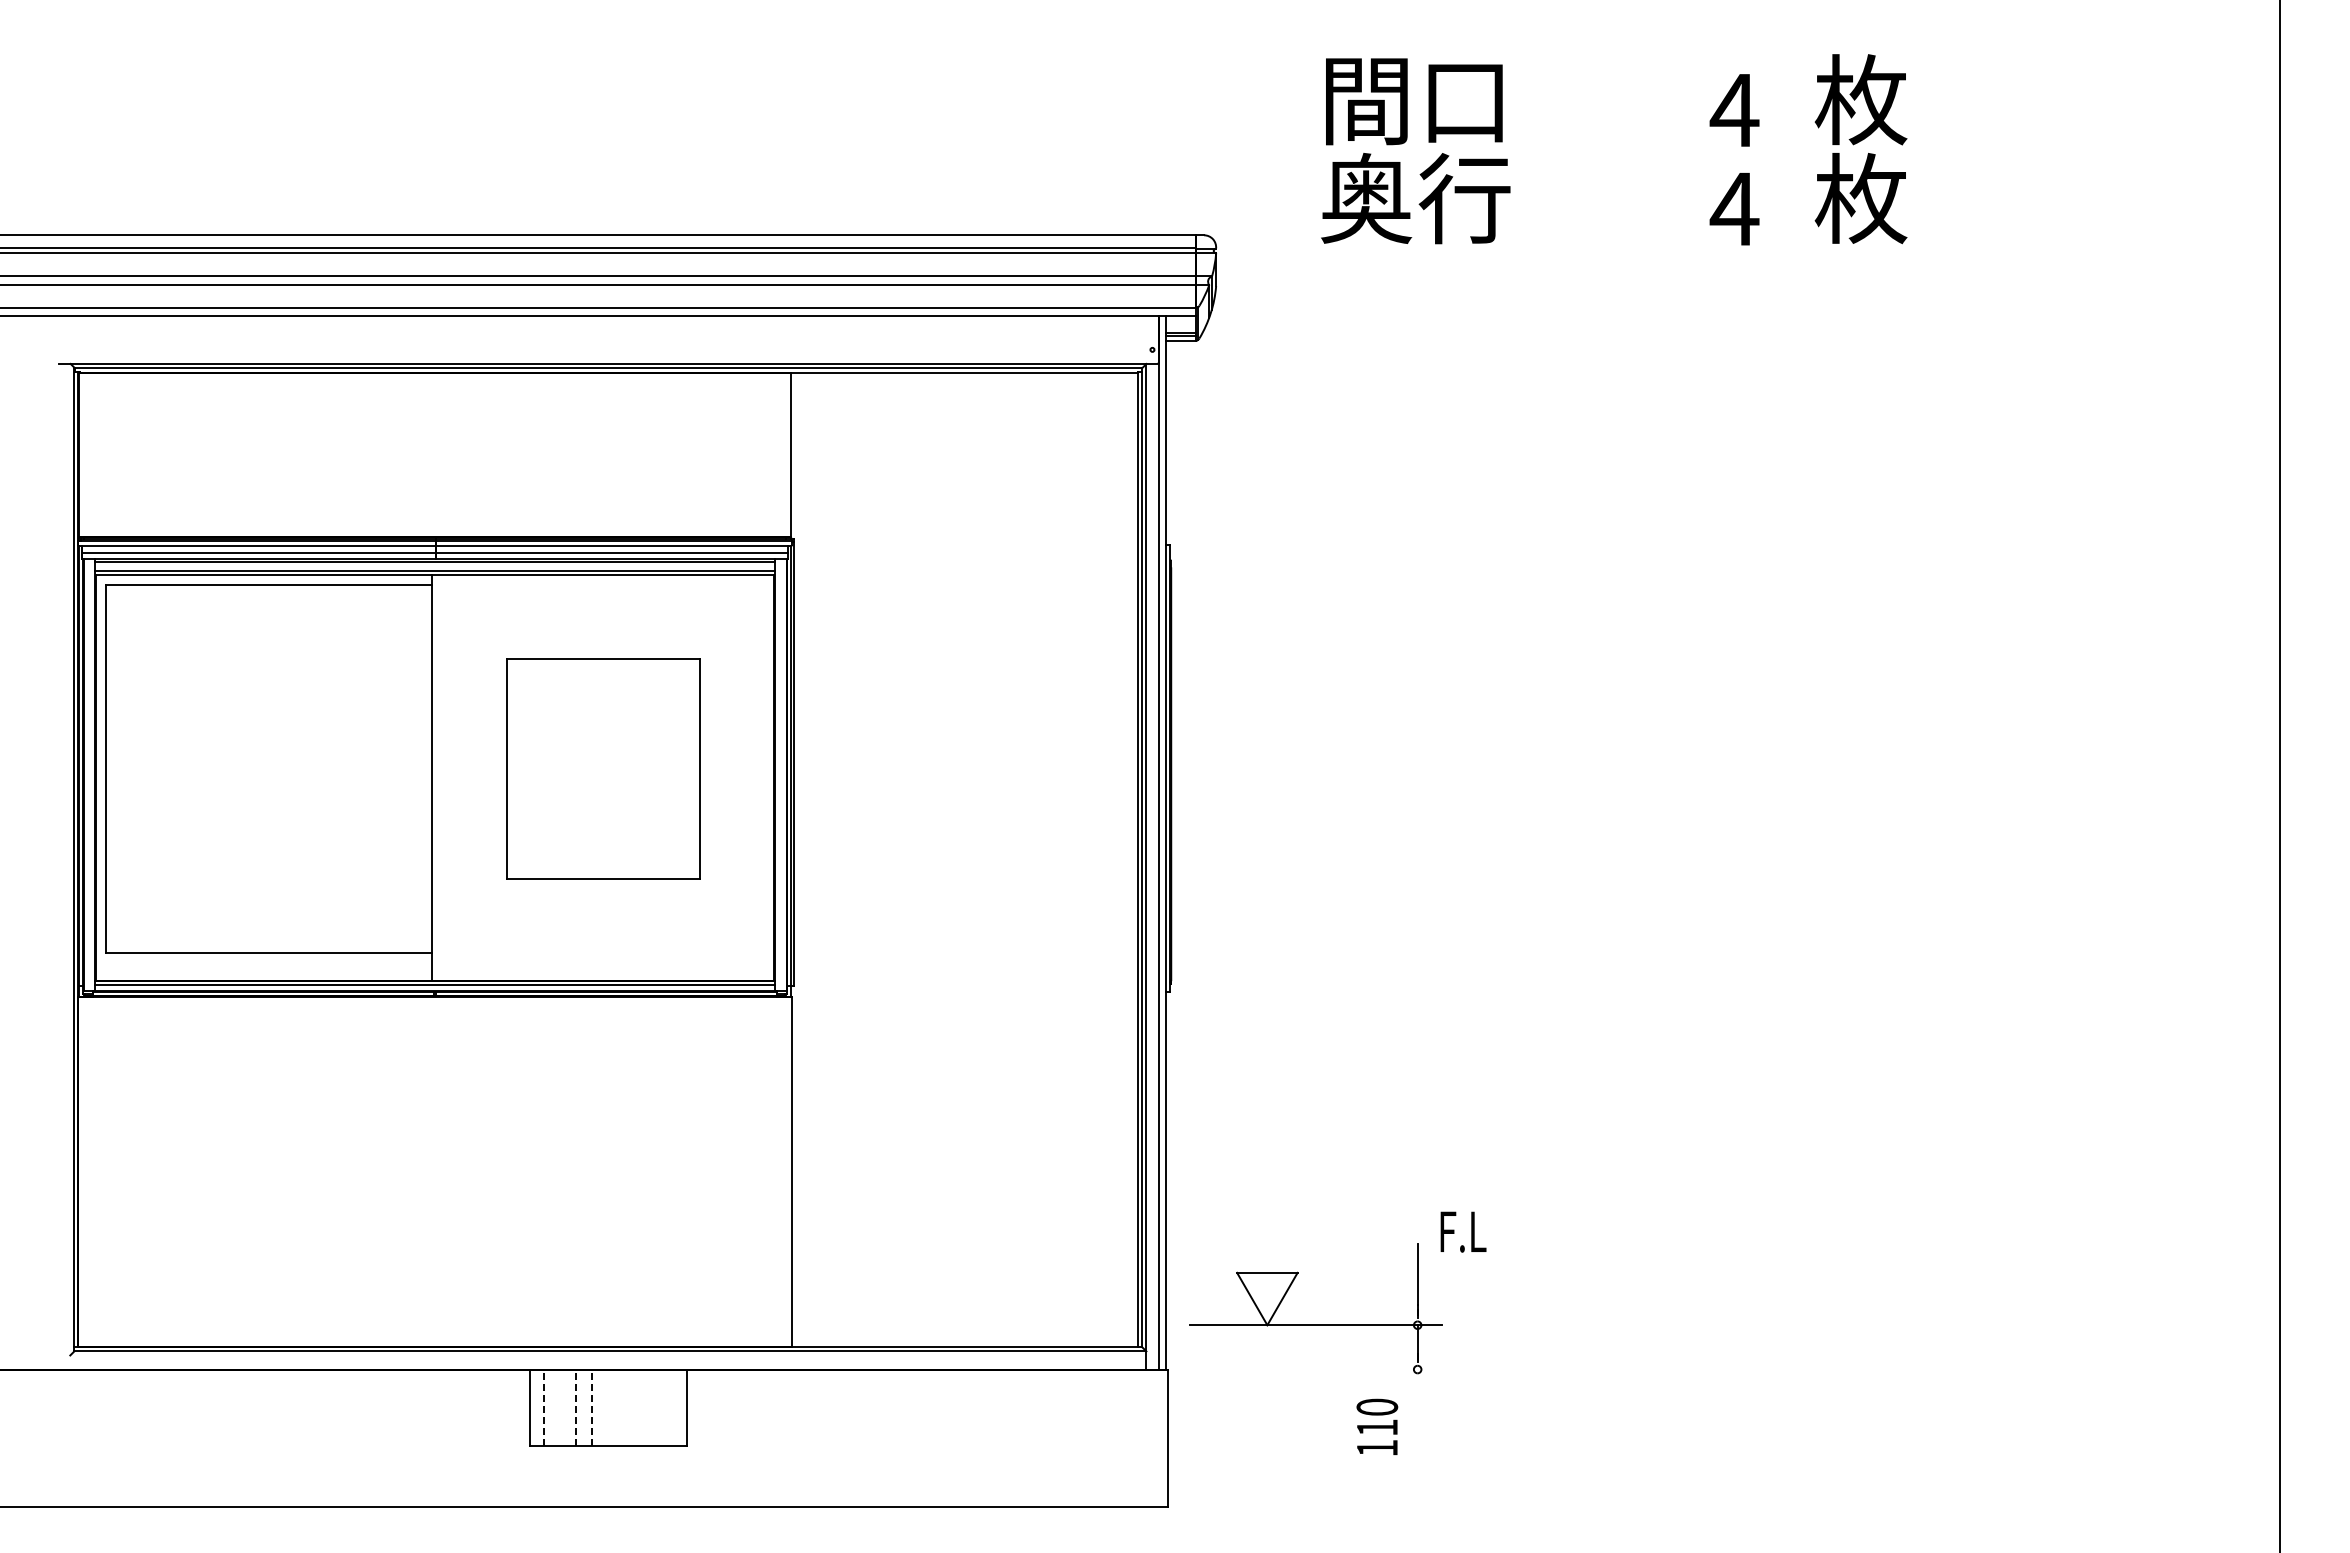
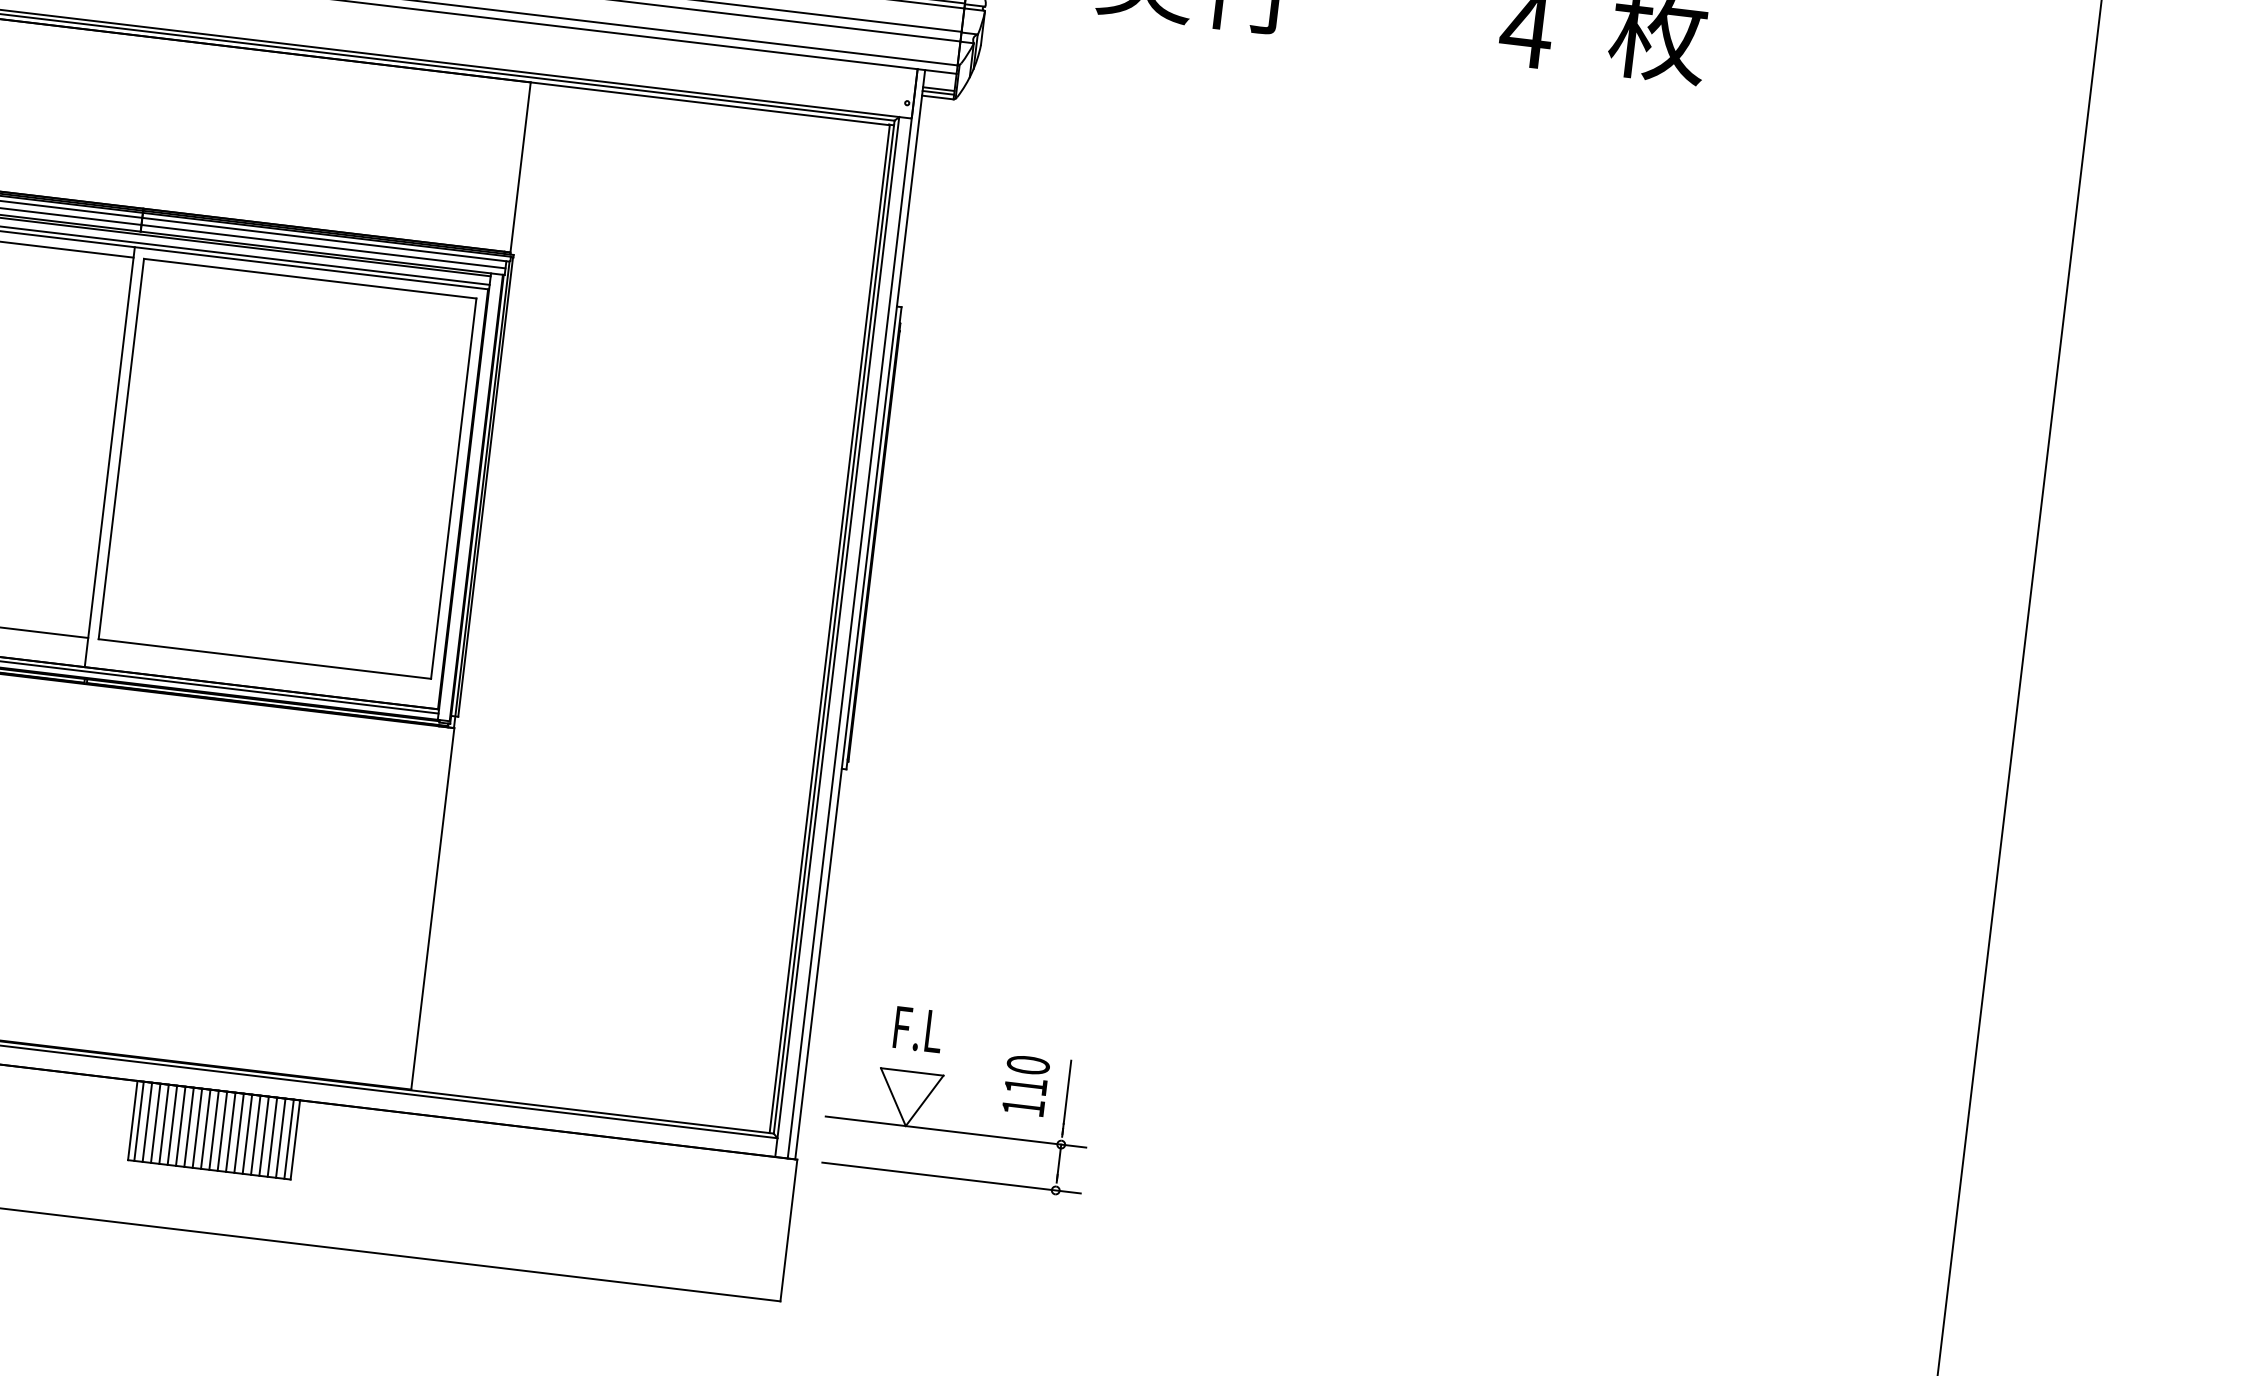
part: (603, 768) -> (287, 468), size x1.67
text: (1463, 1231) -> (918, 1029), moved
line: (1316, 1369) -> (951, 1177), added
line: (535, 1407) -> (138, 1120), added
line: (543, 1407) -> (147, 1121), dashed -> solid
line: (551, 1407) -> (155, 1122), added
line: (560, 1407) -> (164, 1123), added
line: (568, 1407) -> (172, 1124), added
line: (576, 1407) -> (181, 1125), dashed -> solid
line: (584, 1407) -> (189, 1126), added
line: (592, 1407) -> (197, 1127), dashed -> solid
line: (600, 1407) -> (205, 1128), added
line: (608, 1407) -> (214, 1129), added
line: (616, 1407) -> (222, 1130), added
line: (624, 1407) -> (230, 1131), added
line: (632, 1407) -> (239, 1132), added
line: (640, 1407) -> (247, 1133), added
line: (648, 1407) -> (255, 1134), added
line: (656, 1407) -> (263, 1135), added
line: (664, 1407) -> (272, 1136), added
line: (672, 1407) -> (280, 1137), added
line: (680, 1407) -> (288, 1138), added
text: (1377, 1426) -> (1026, 1085), moved

